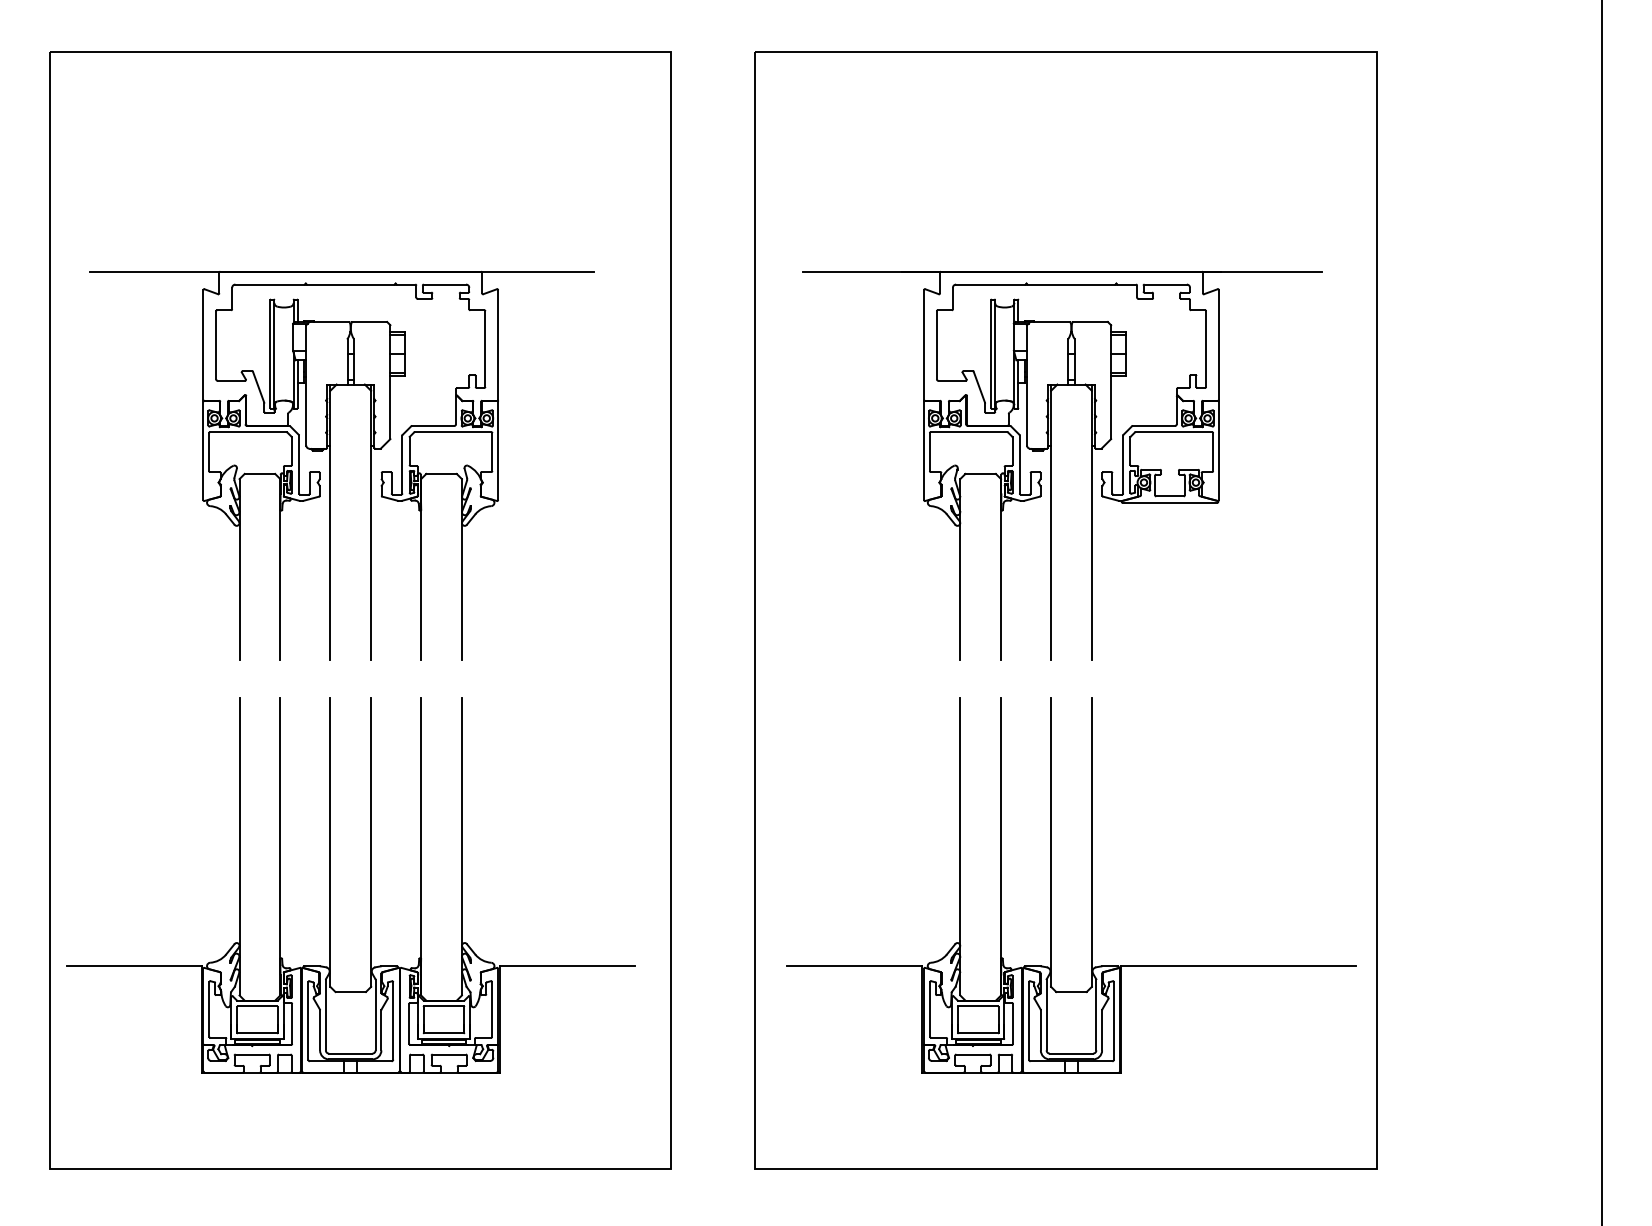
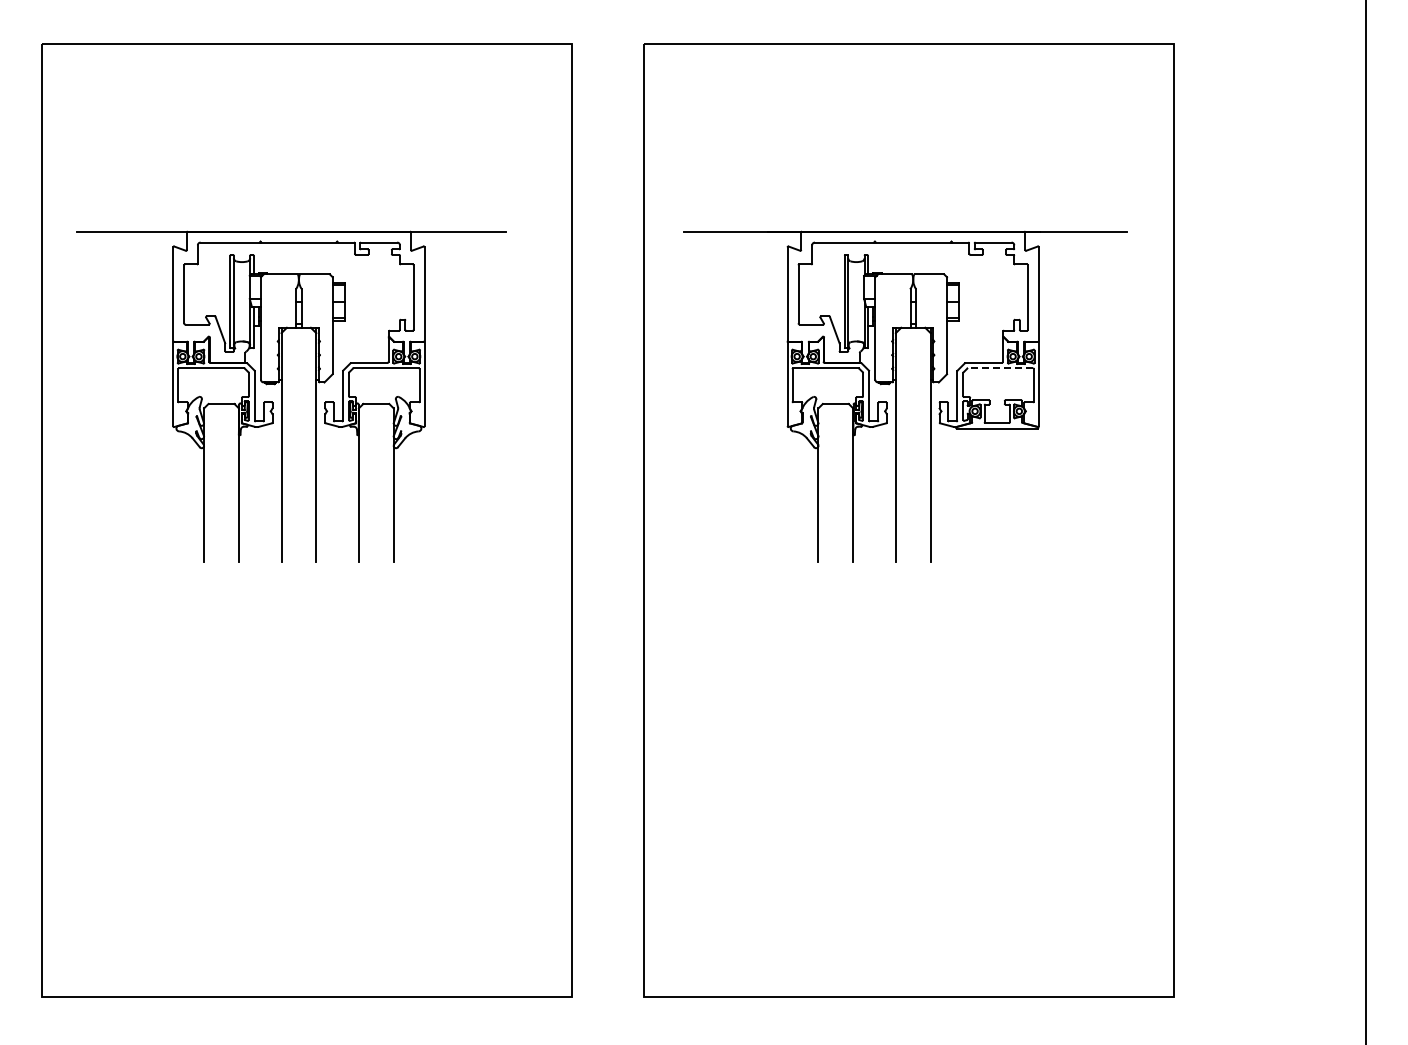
line: (1173, 432) -> (1000, 368), solid -> dashed
part: (331, 885) -> (282, 754), removed
part: (1051, 885) -> (896, 754), removed

